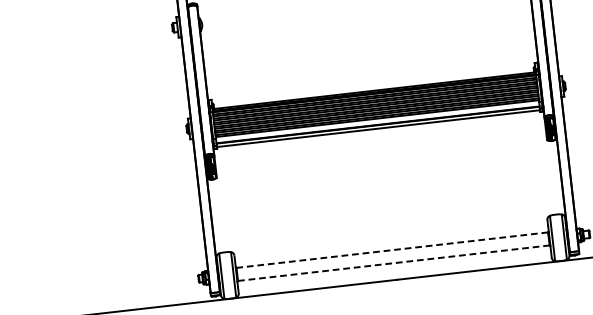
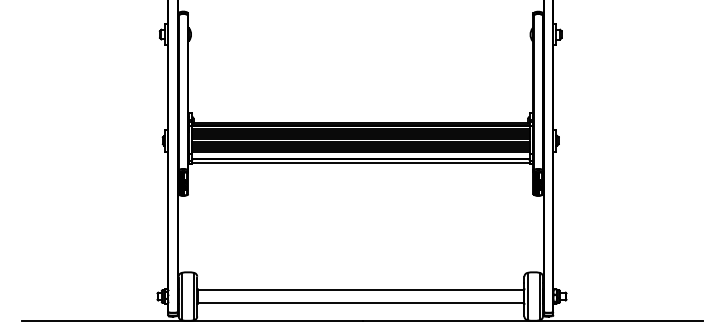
line: (391, 249) -> (360, 289), dashed -> solid
line: (393, 263) -> (360, 303), dashed -> solid

